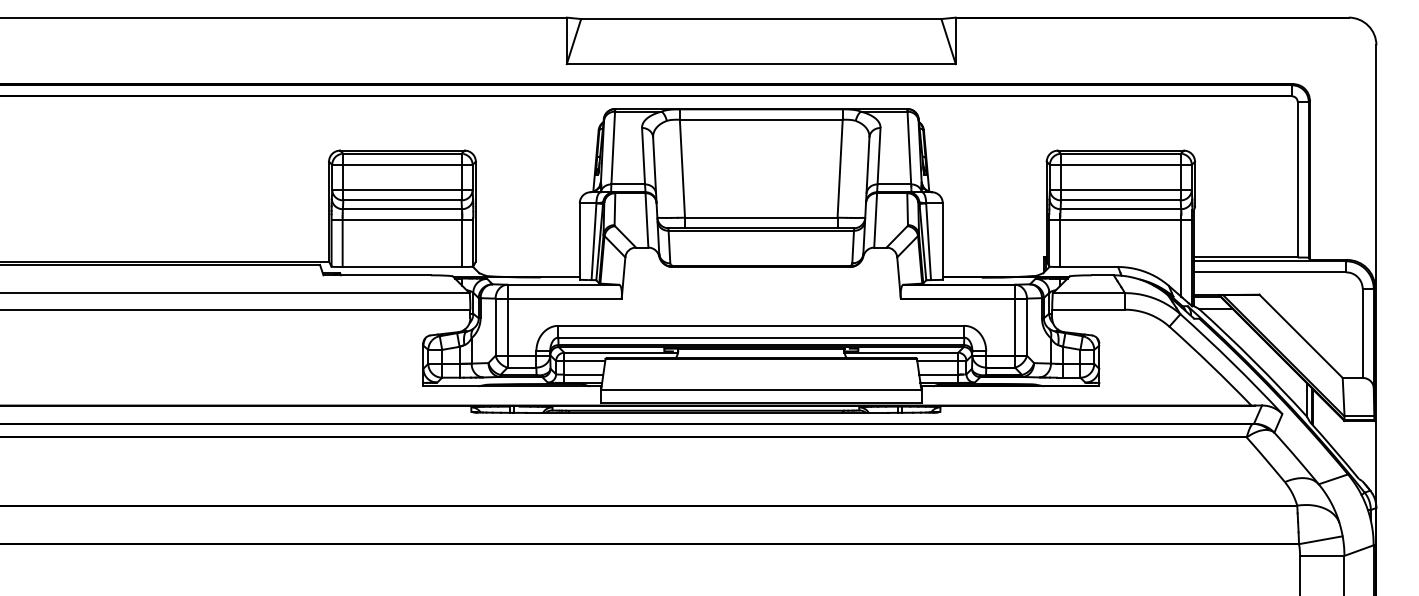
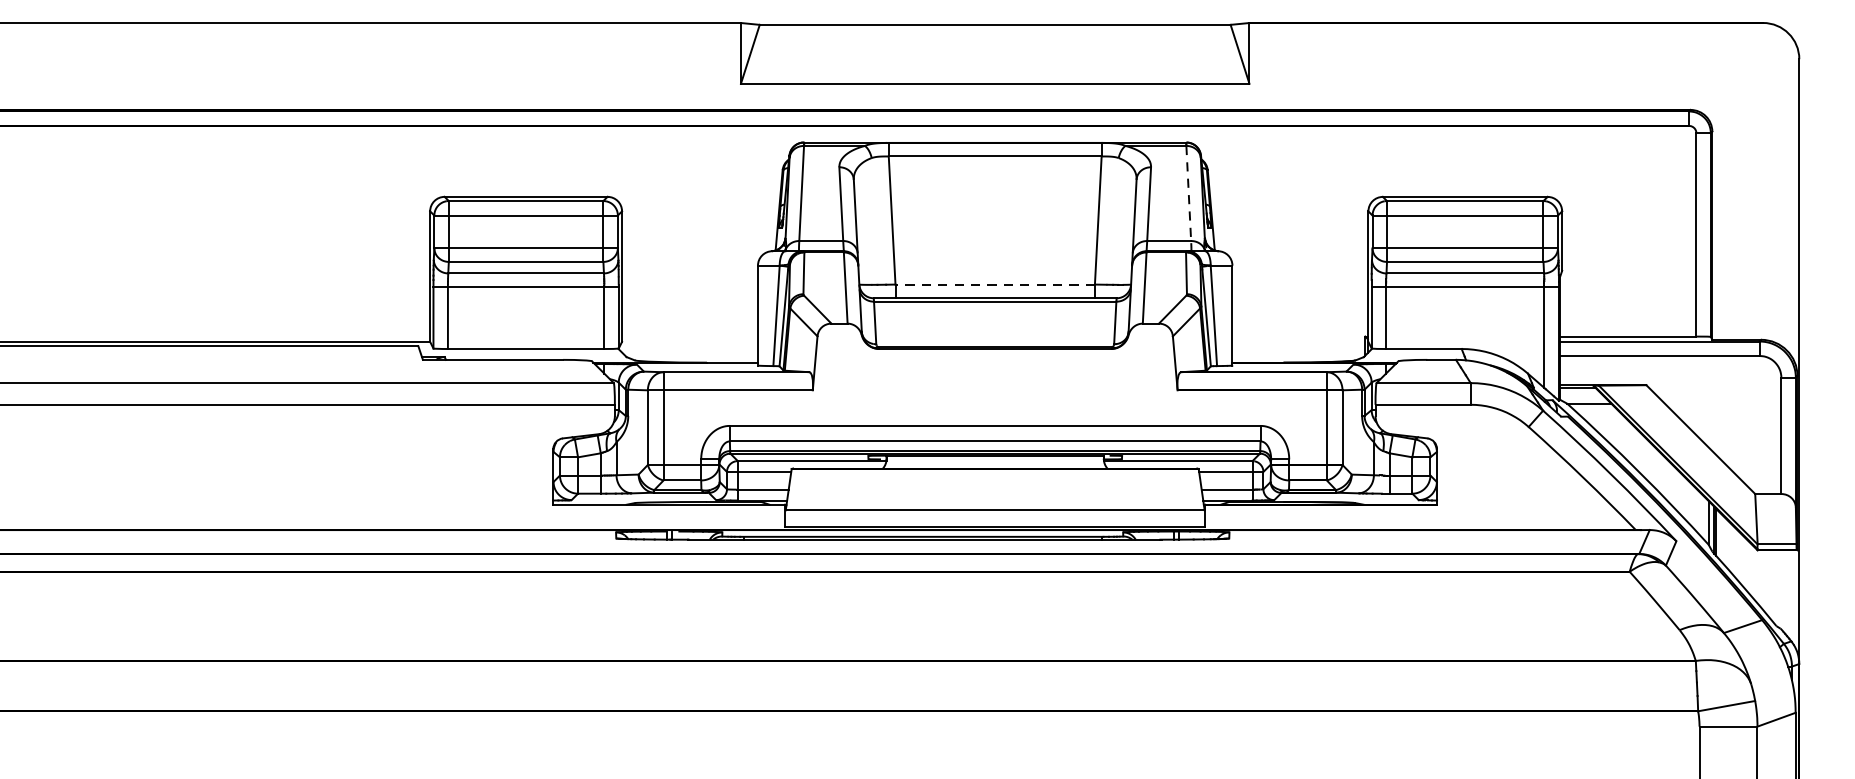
line: (909, 149) -> (1188, 195), solid -> dashed
line: (760, 217) -> (994, 284), solid -> dashed

